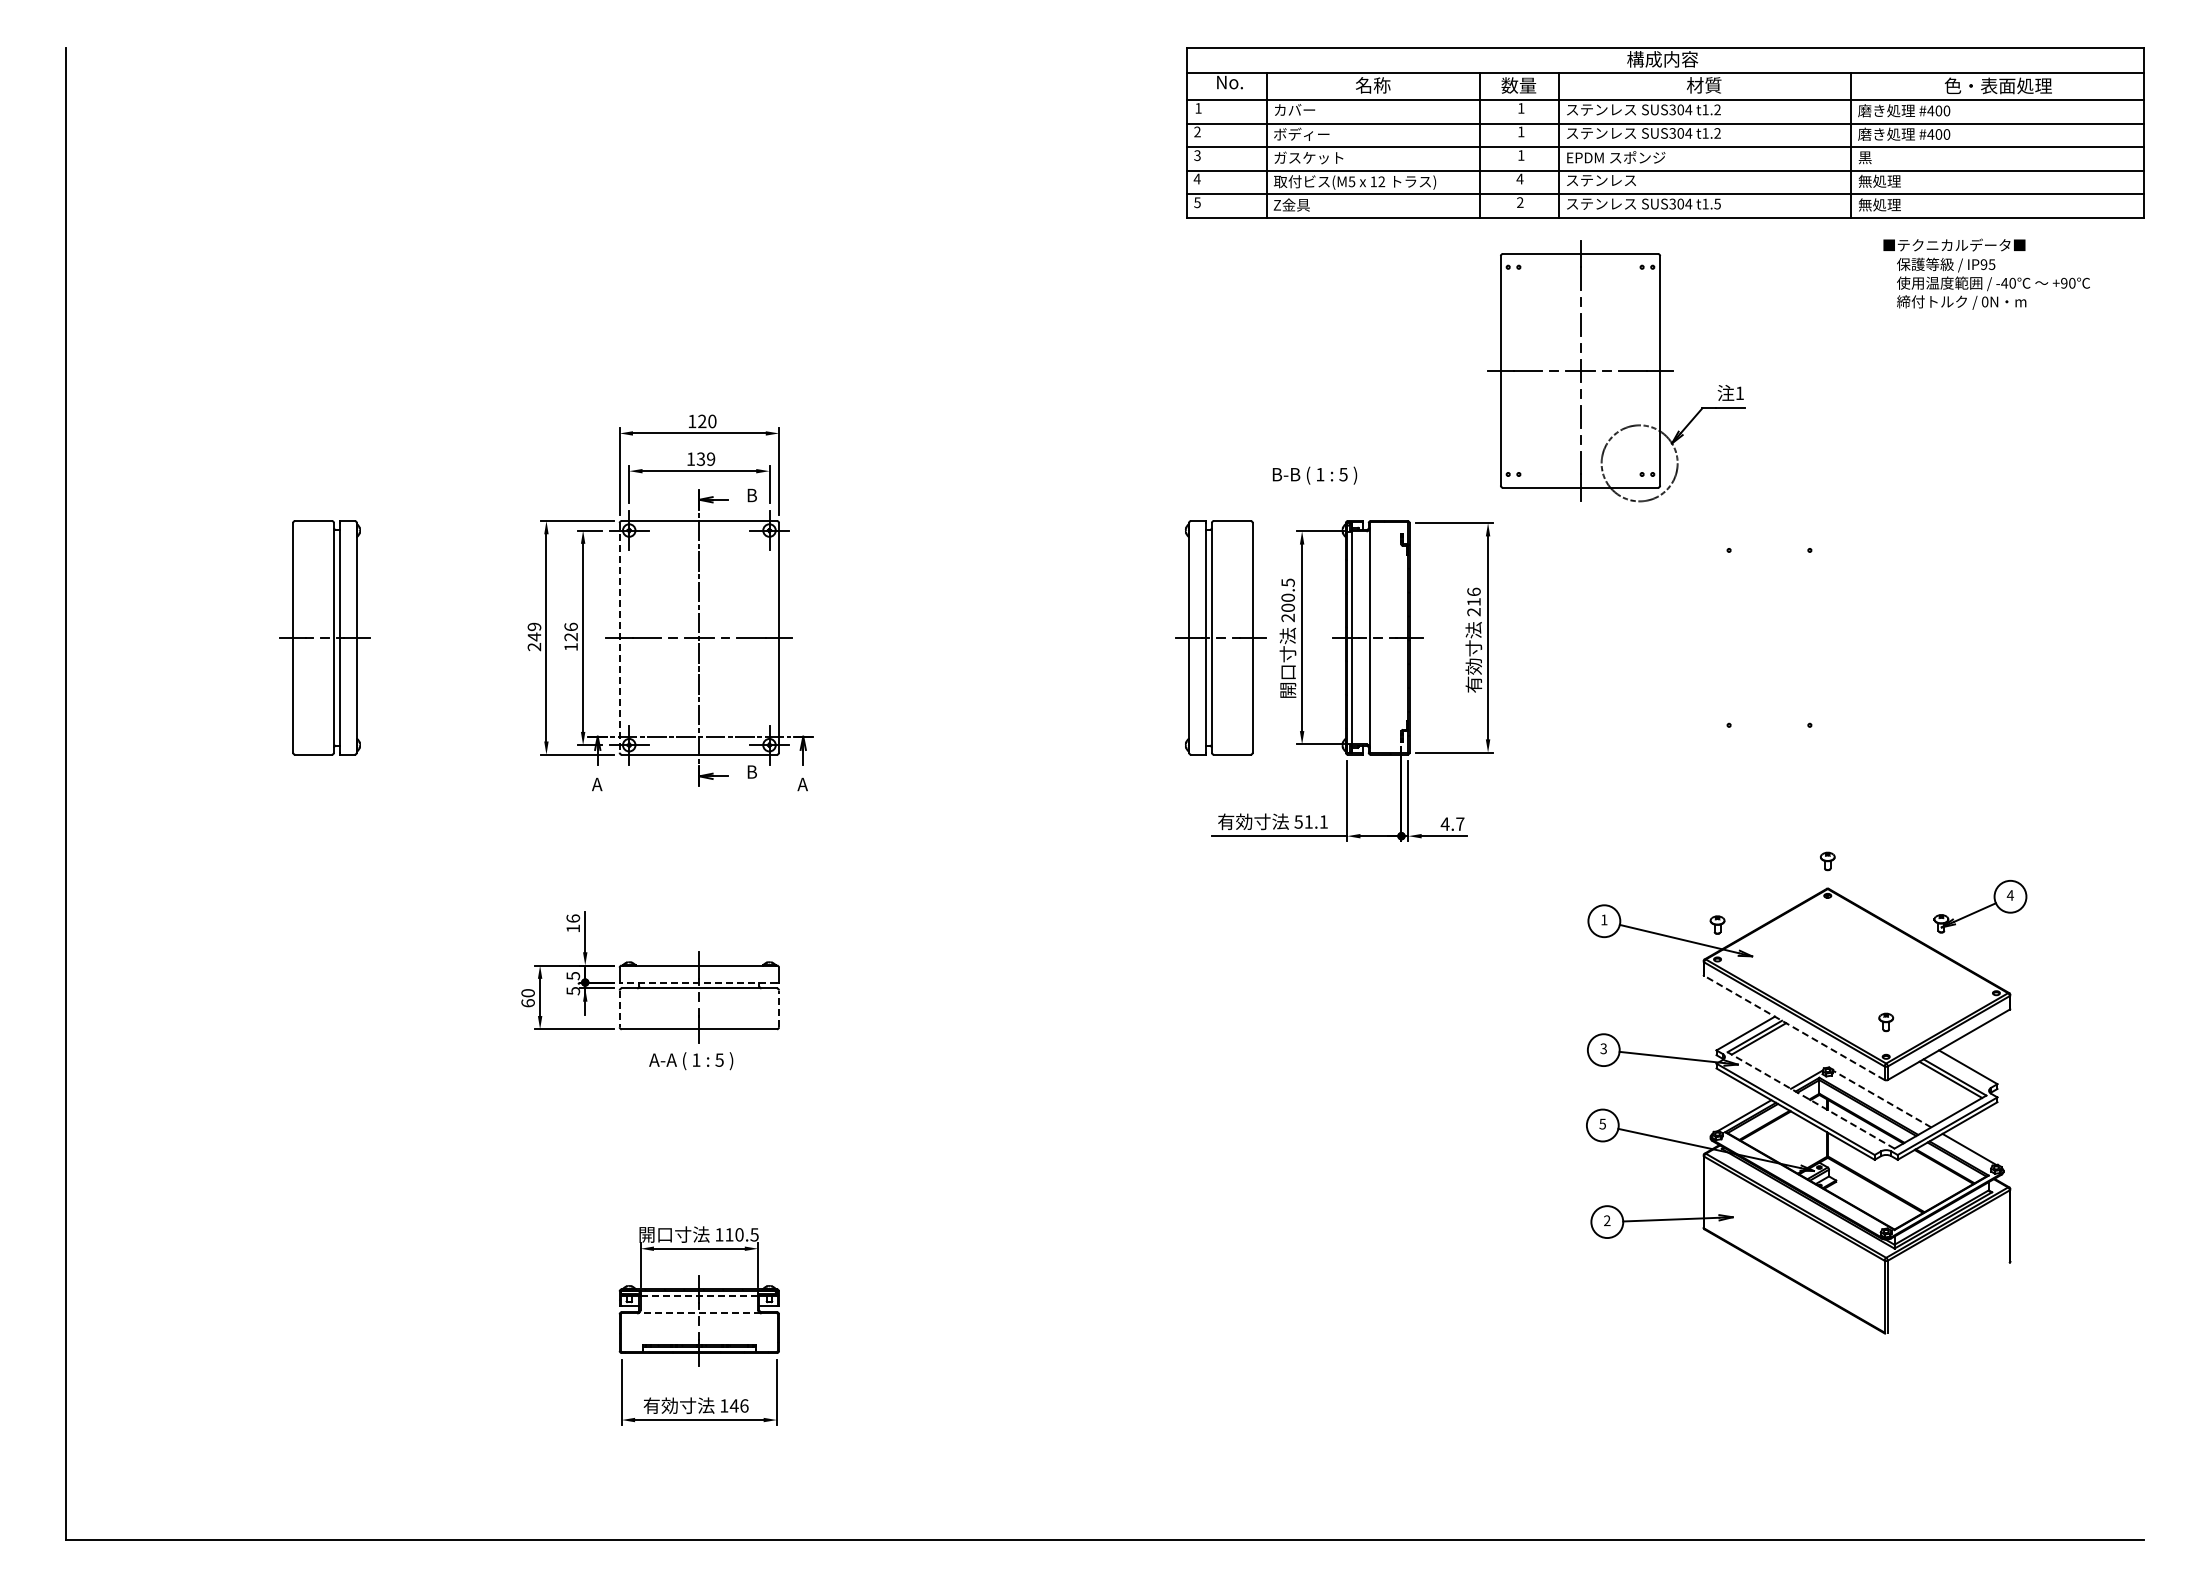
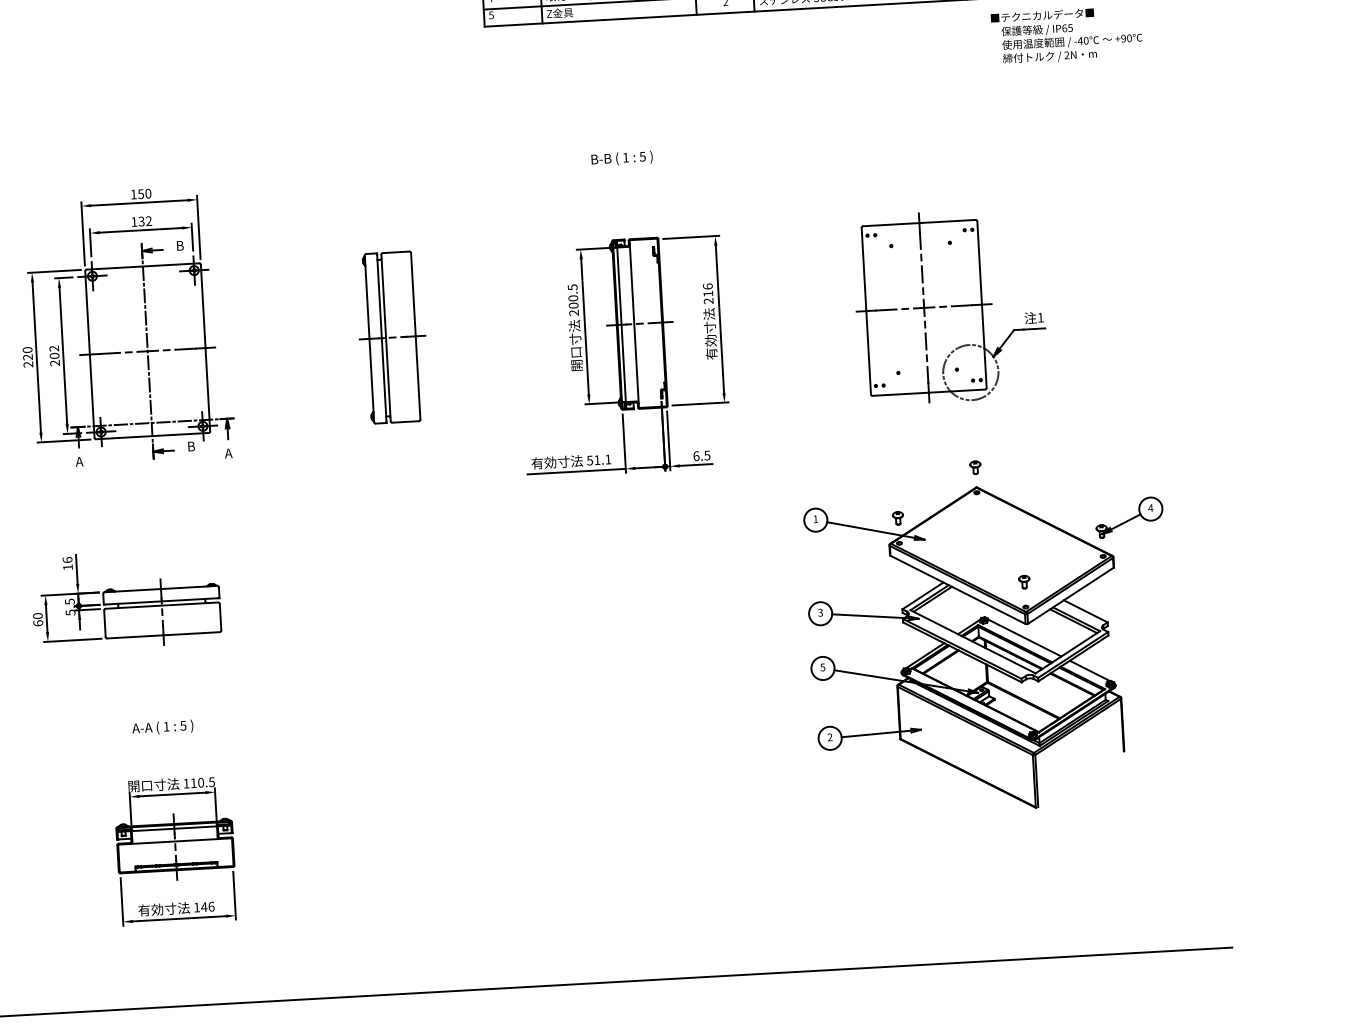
text: (1983, 264) -> (1064, 28), IP95 -> IP65
text: (1984, 301) -> (1066, 55), 0N -> 2N
part: (1616, 371) -> (950, 306), moved
text: (702, 421) -> (141, 194), 120 -> 150
text: (711, 459) -> (149, 221), 139 -> 132
text: (1314, 475) -> (621, 158), moved
text: (534, 631) -> (27, 353), 249 -> 220
text: (570, 636) -> (54, 355), 126 -> 202
line: (619, 637) -> (89, 354), dashed -> solid
part: (1220, 637) -> (392, 337), moved
text: (1452, 823) -> (701, 455), 4.7 -> 6.5
part: (1980, 906) -> (1129, 517), moved
line: (699, 982) -> (161, 601), dashed -> solid
line: (779, 1008) -> (220, 616), dashed -> solid
line: (619, 1009) -> (104, 624), dashed -> solid
line: (1793, 1027) -> (957, 589), dashed -> solid
text: (691, 1061) -> (163, 727), moved
line: (1882, 1099) -> (1024, 638), dashed -> solid
line: (1810, 1100) -> (972, 641), dashed -> solid
line: (698, 1295) -> (173, 828), dashed -> solid
line: (698, 1313) -> (174, 841), dashed -> solid

